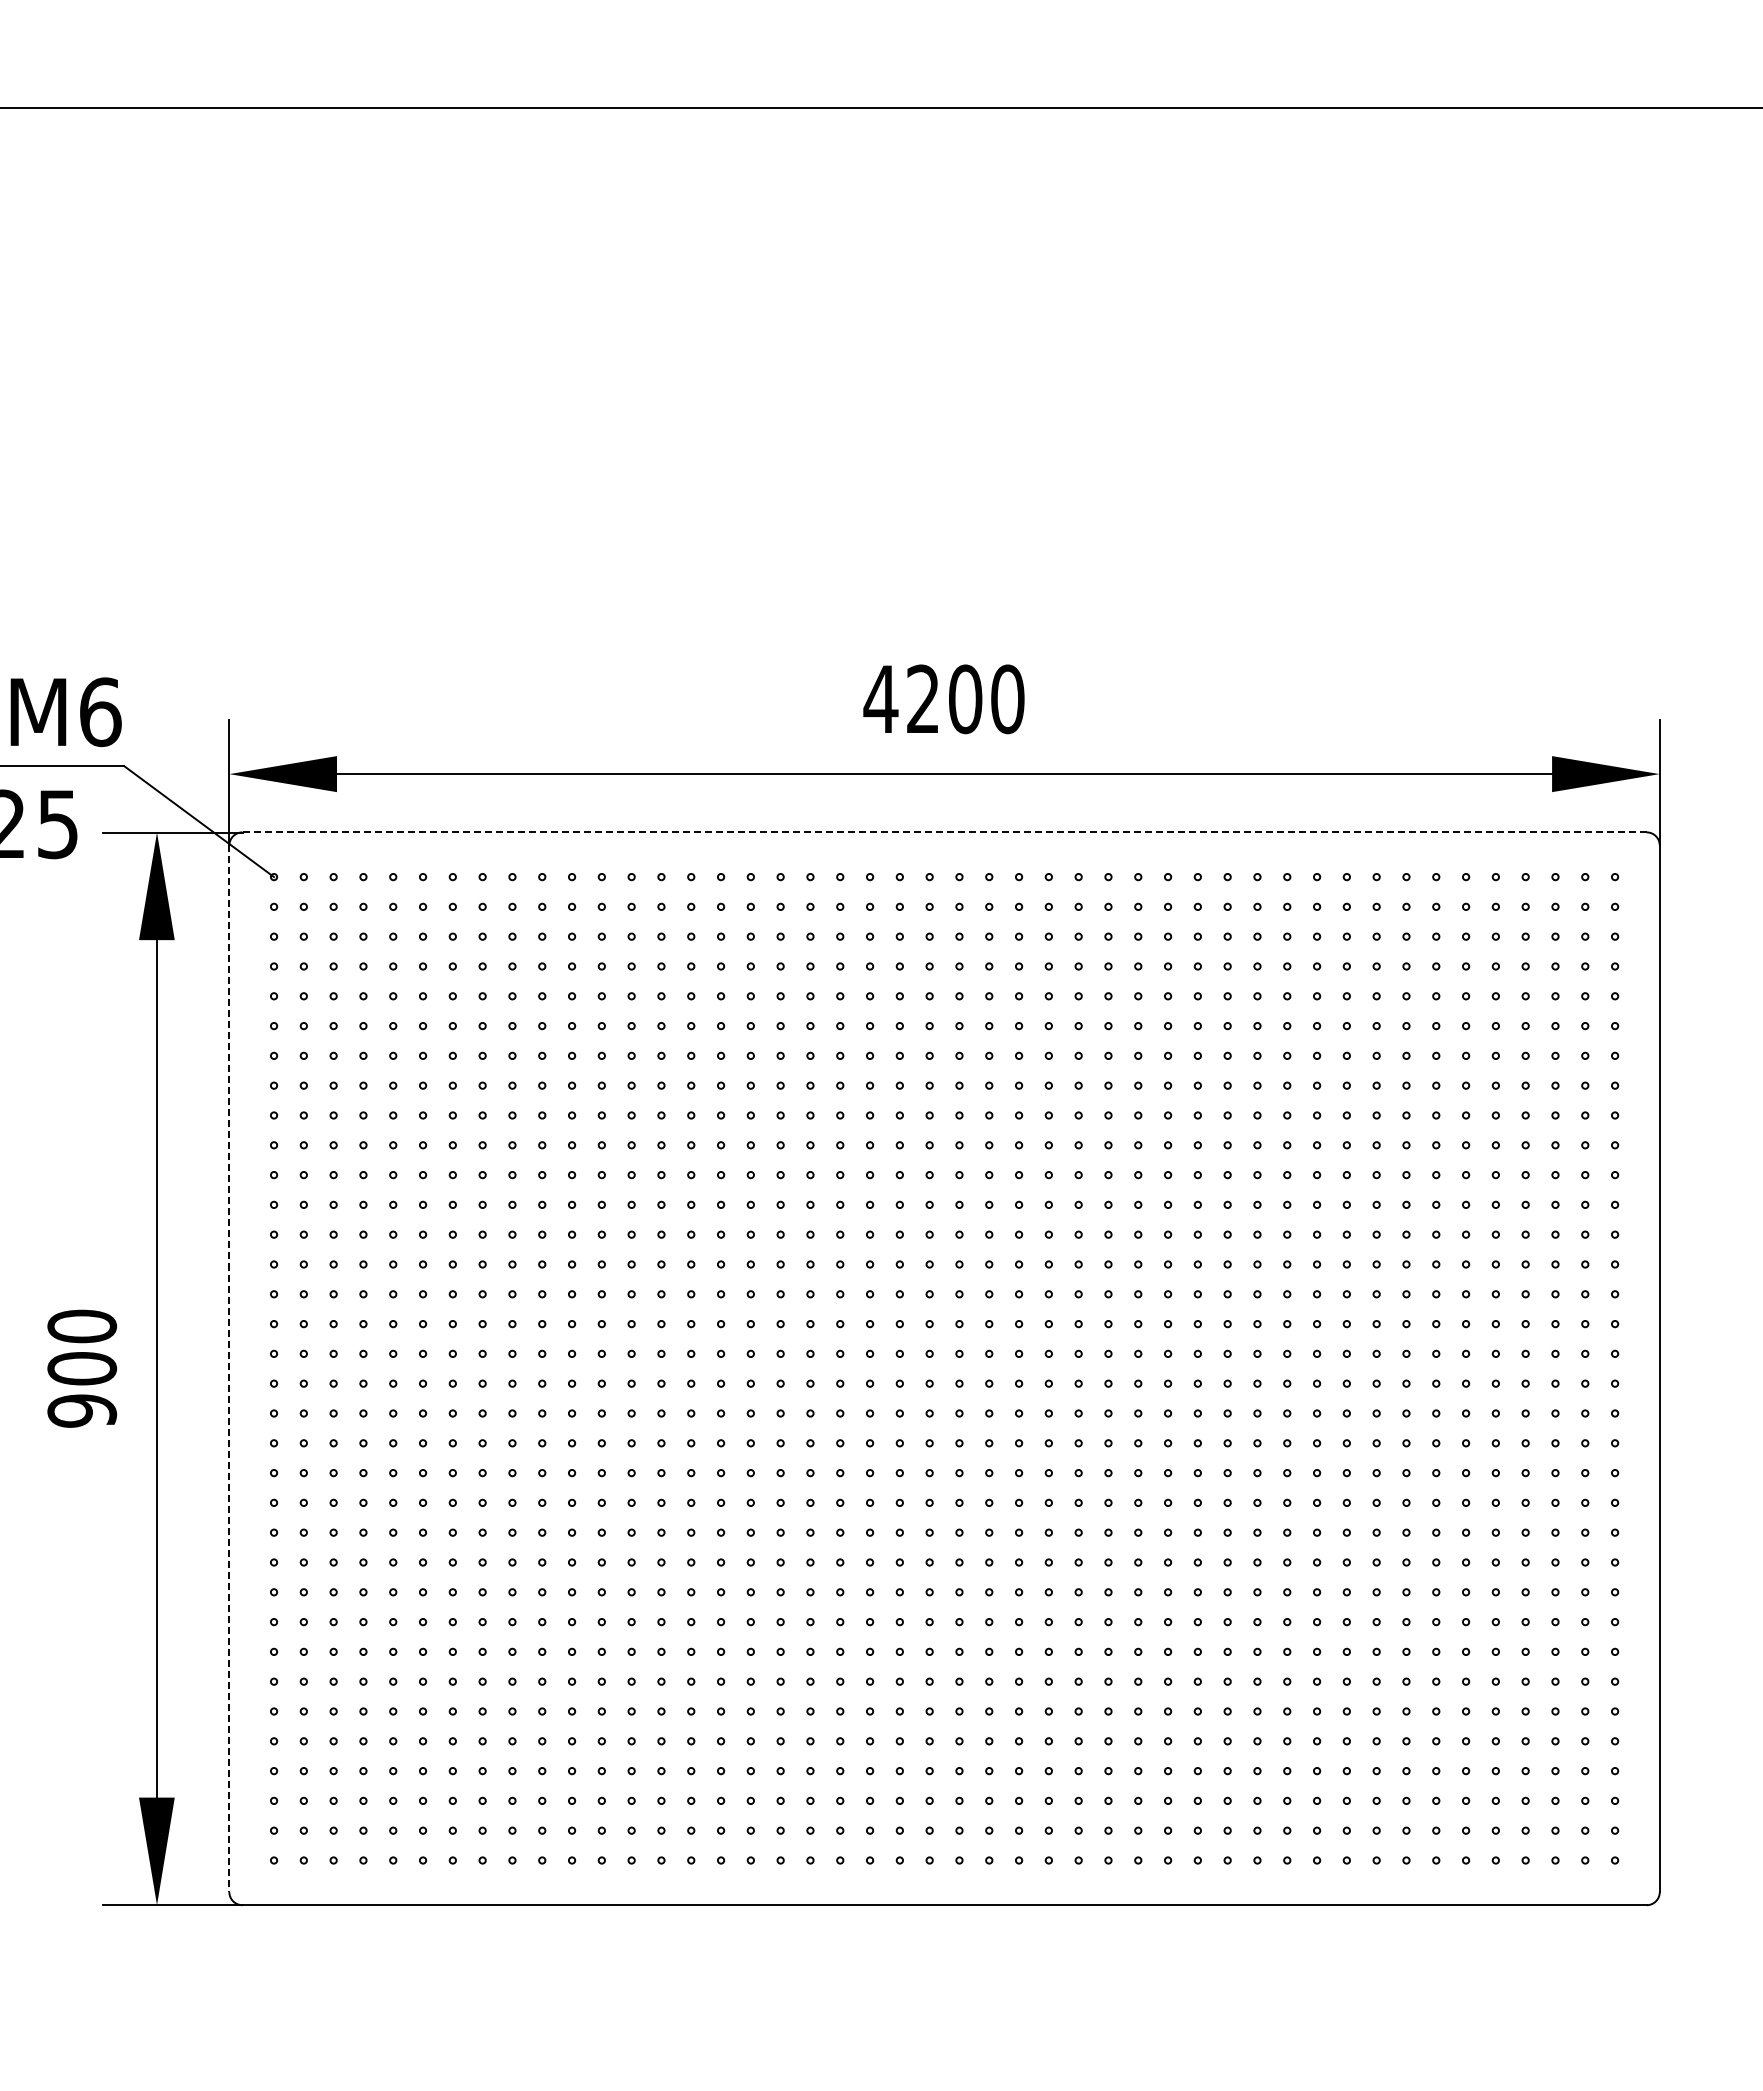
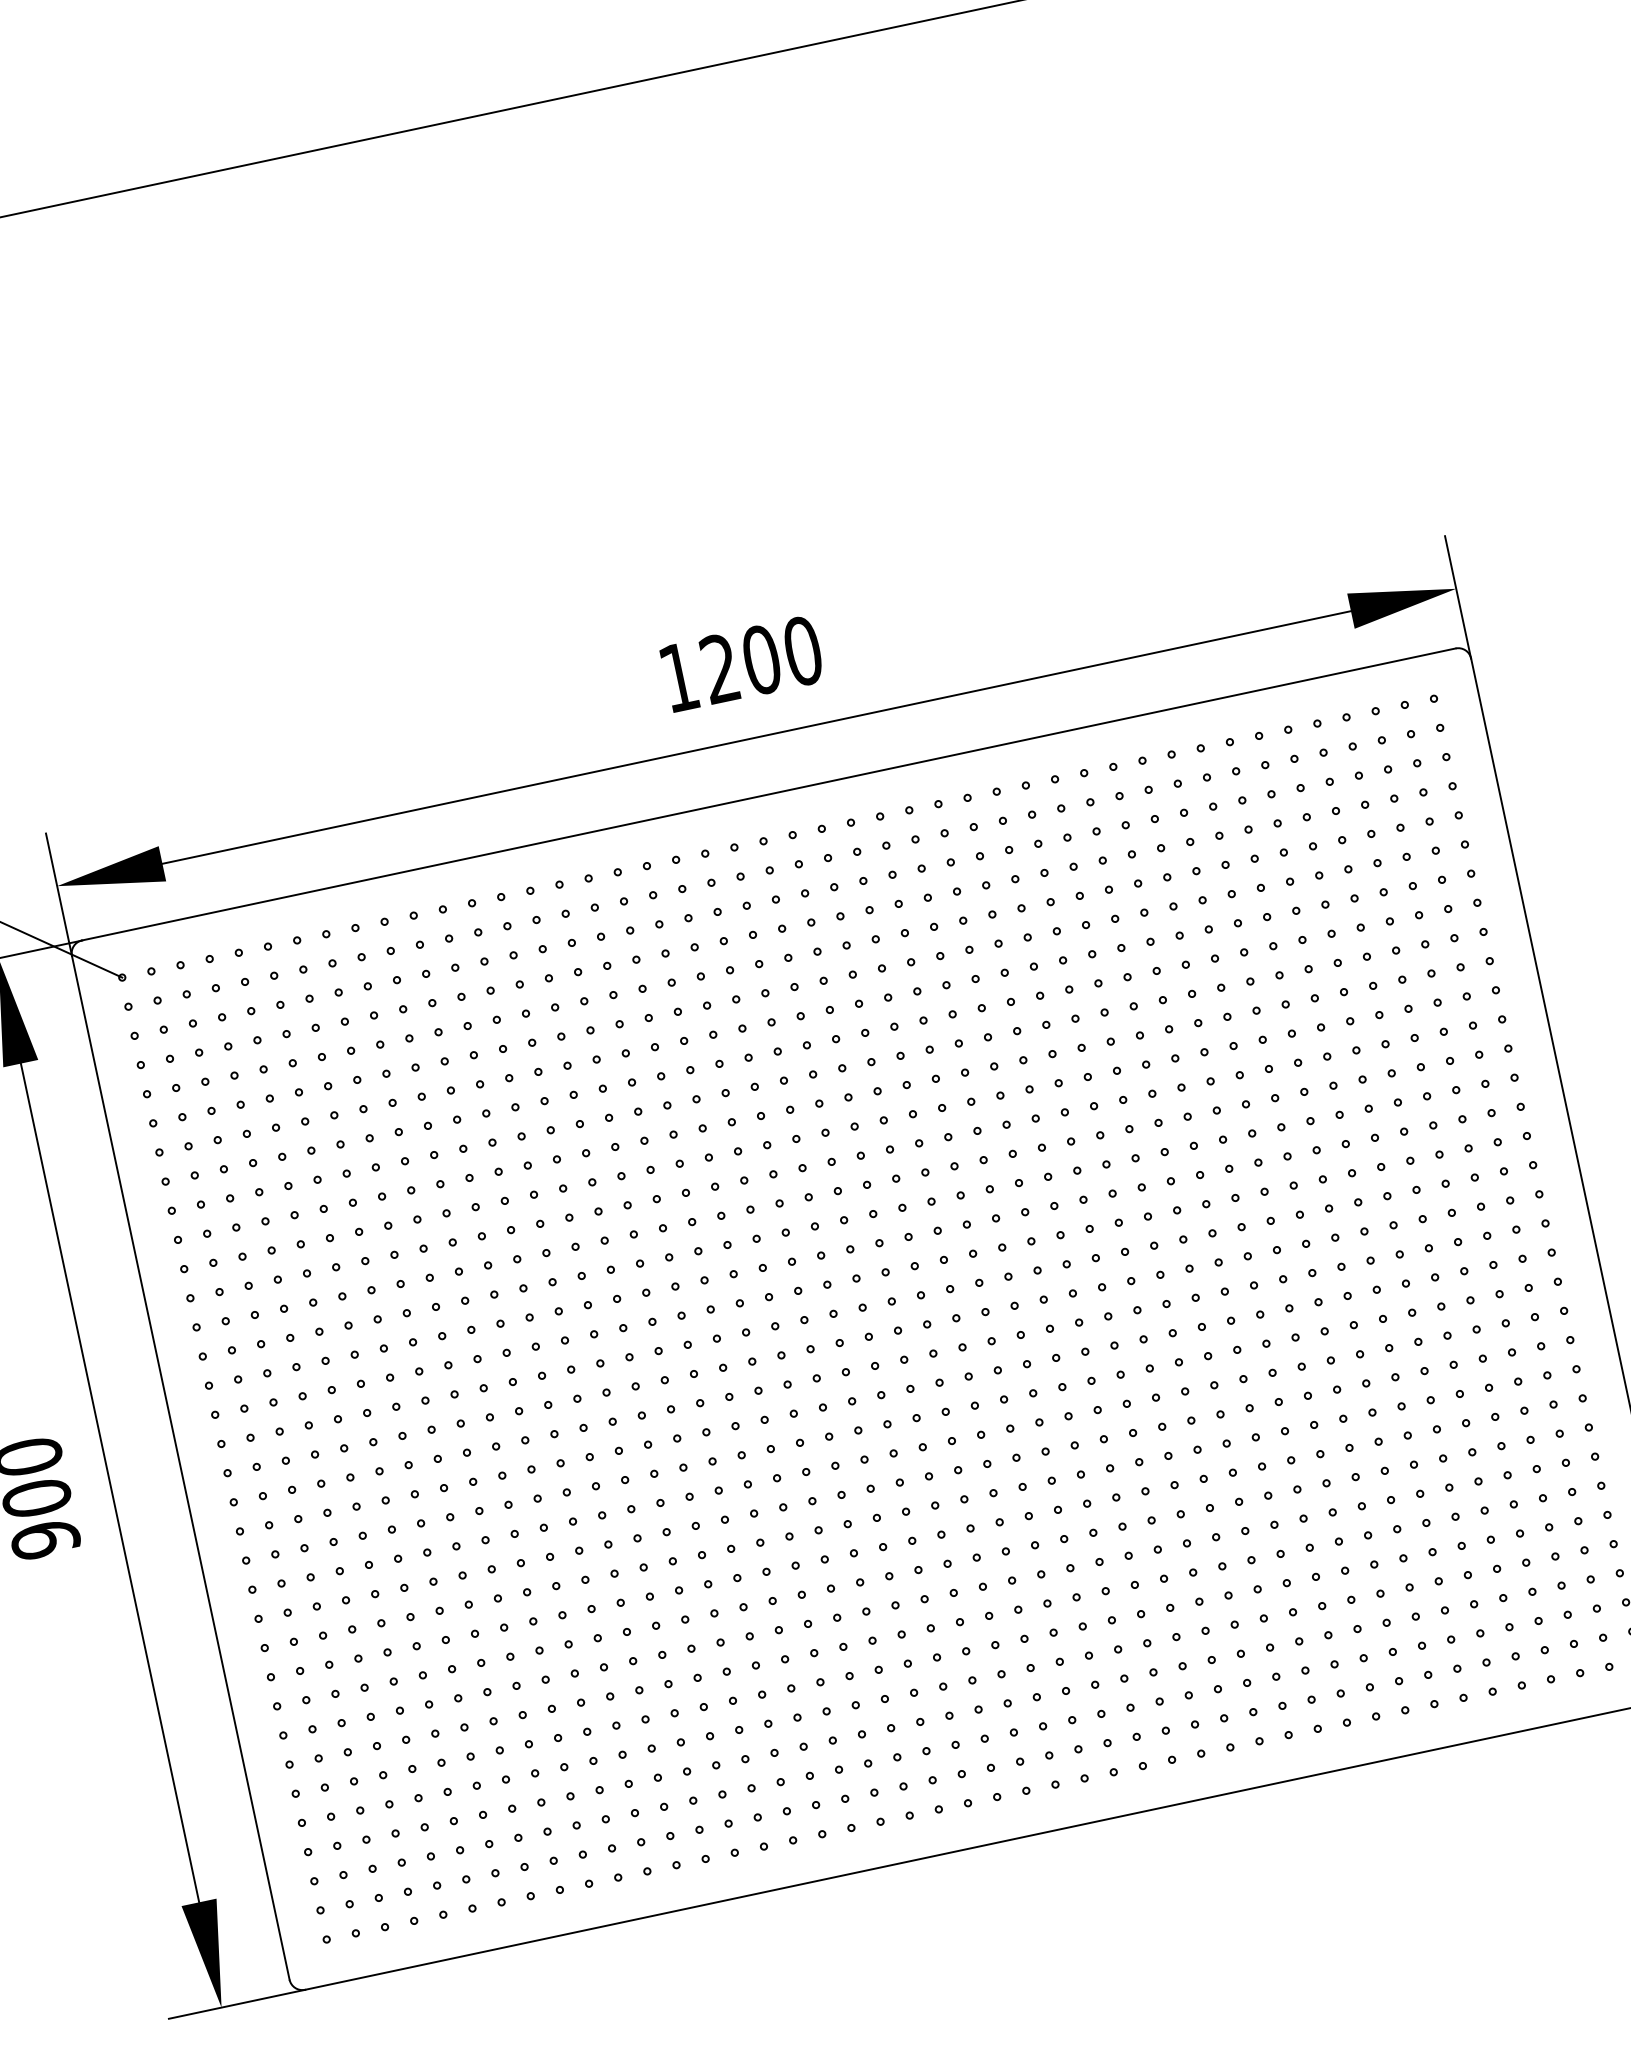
text: (880, 698) -> (678, 676), 4200 -> 1200
line: (944, 832) -> (768, 794), dashed -> solid
line: (229, 1369) -> (181, 1468), dashed -> solid

